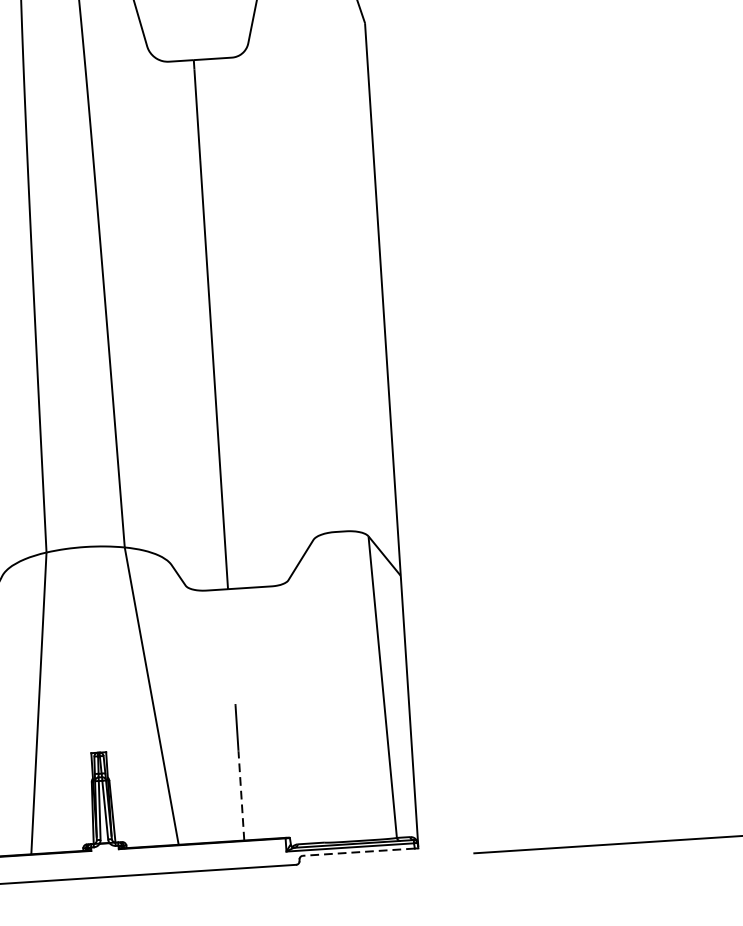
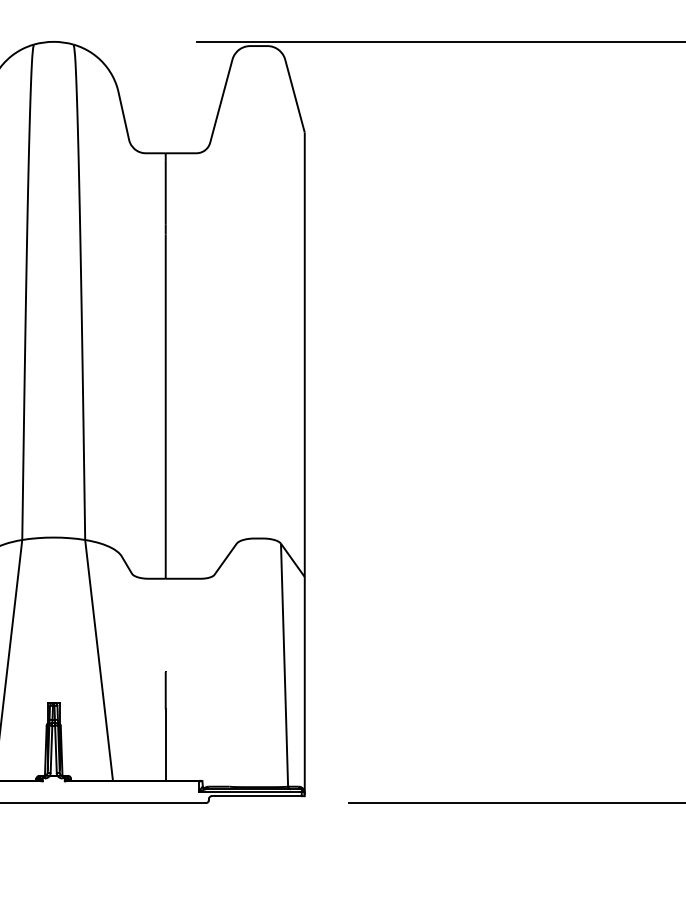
line: (241, 796) -> (165, 745), dashed -> solid
line: (358, 852) -> (256, 796), dashed -> solid

